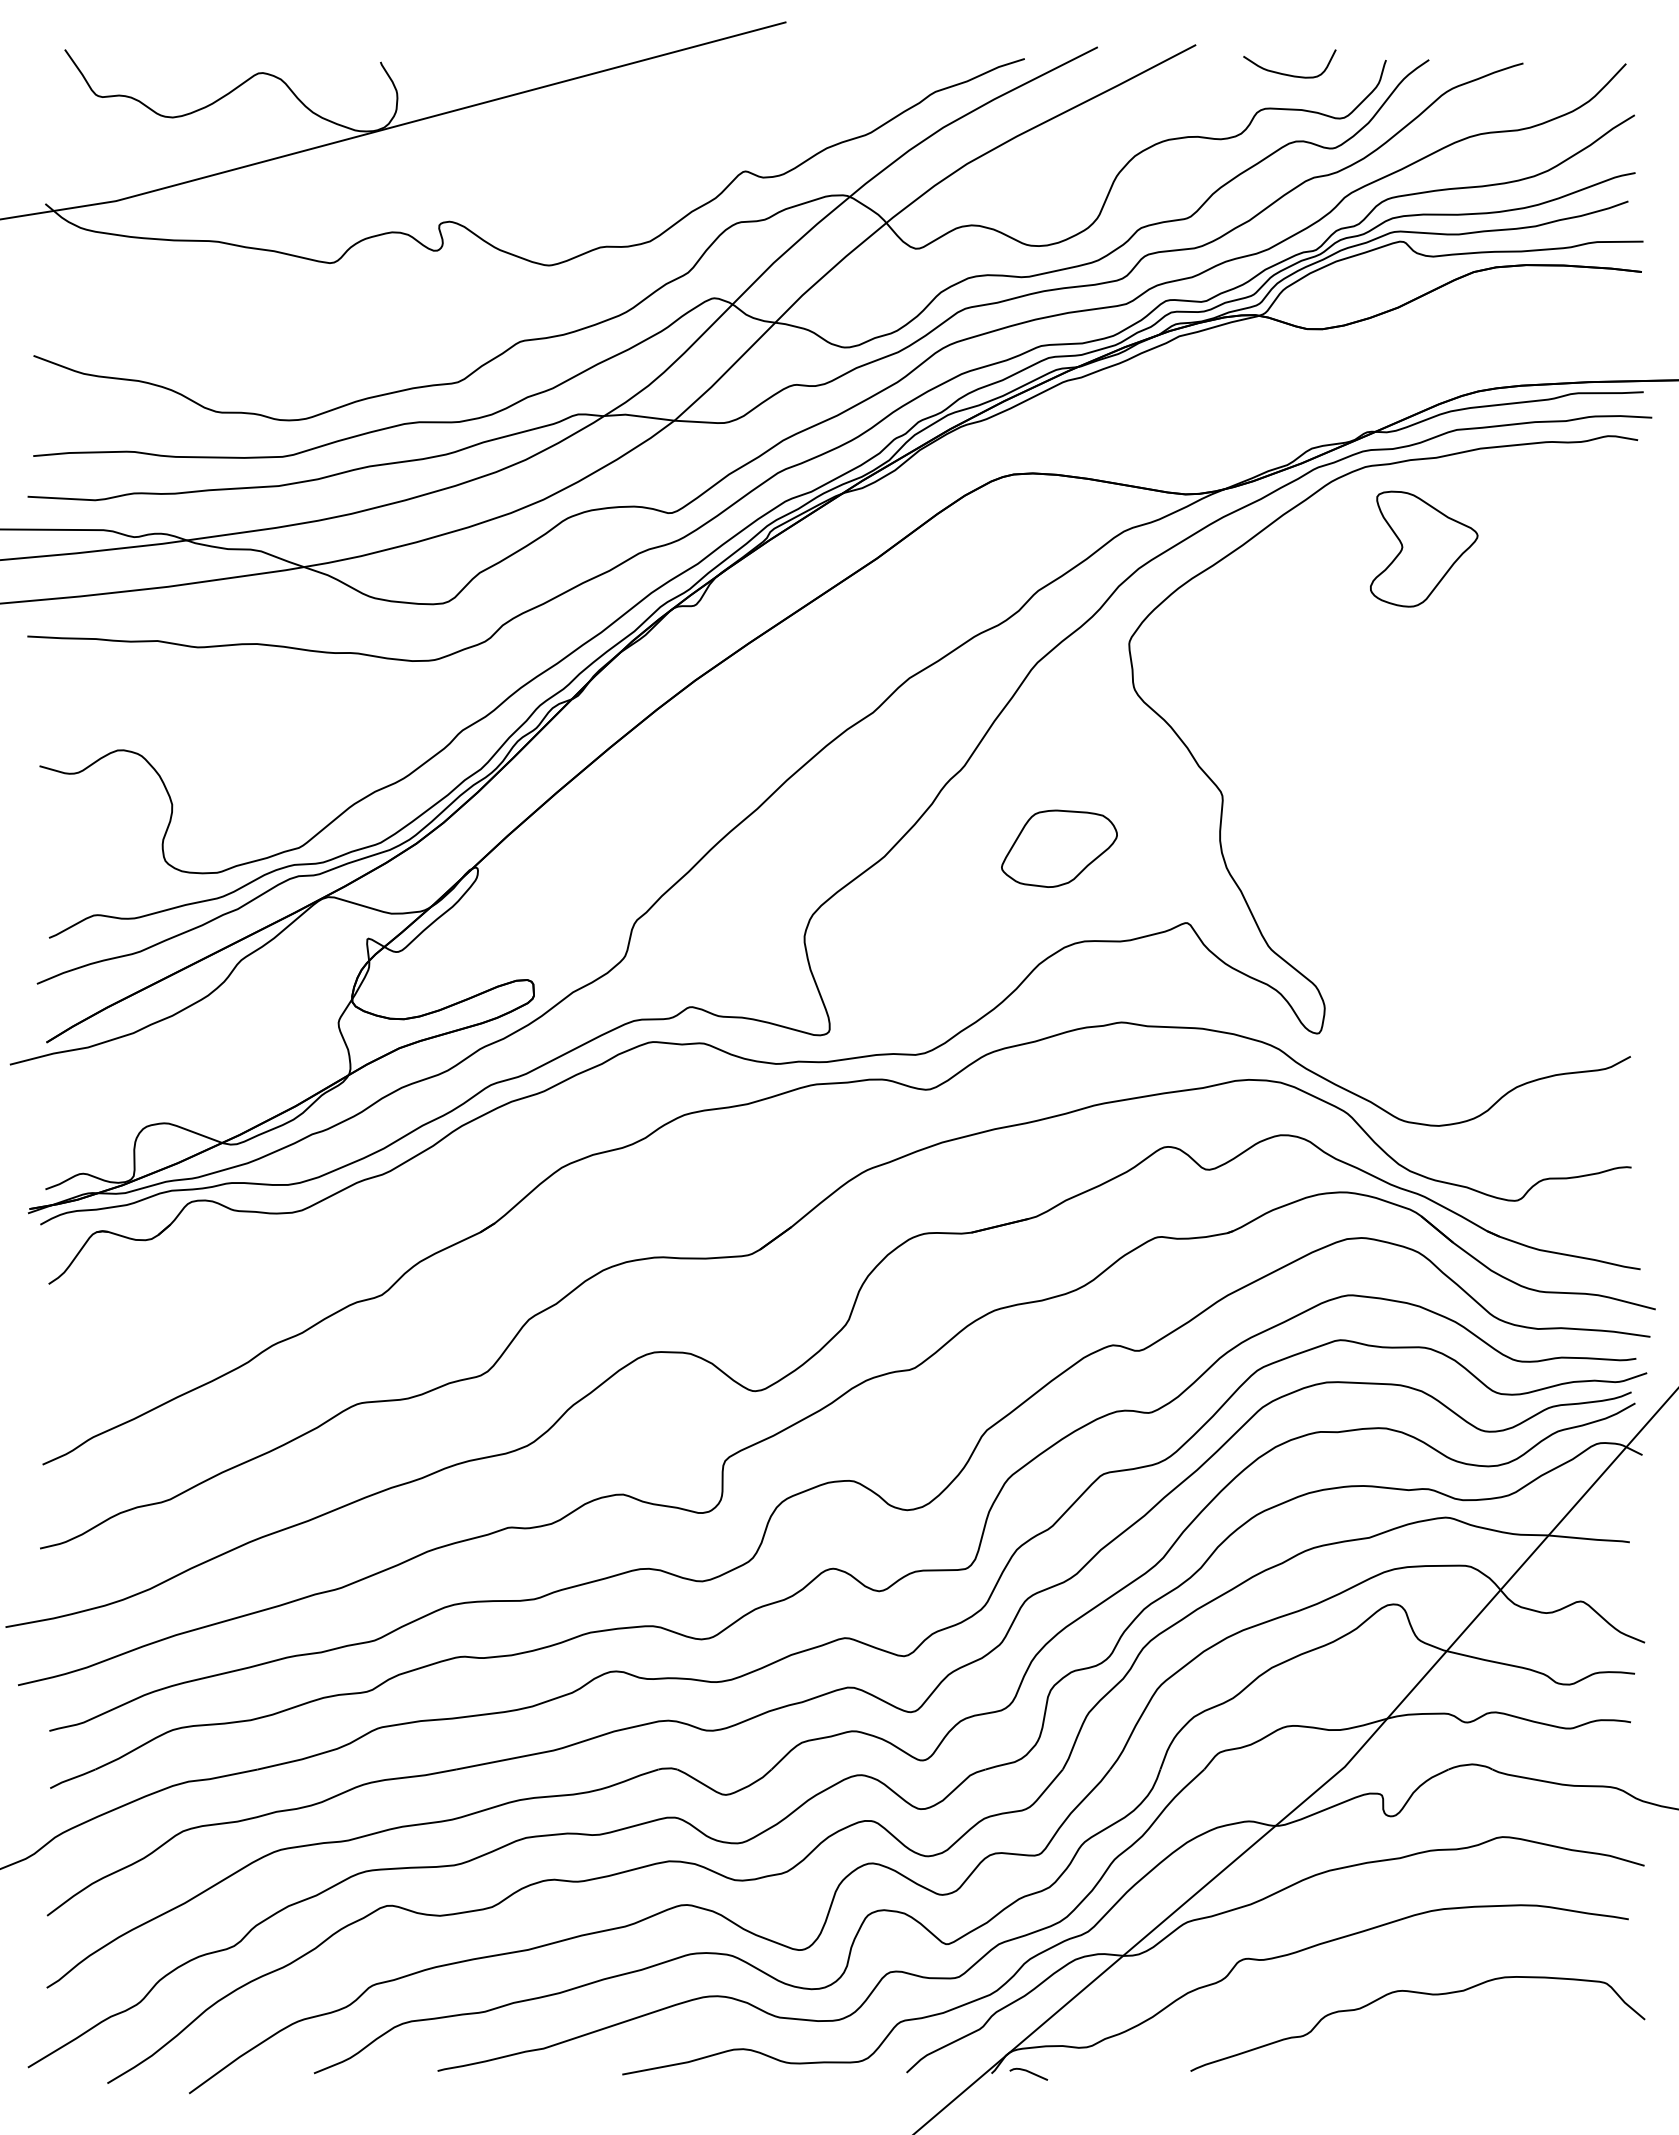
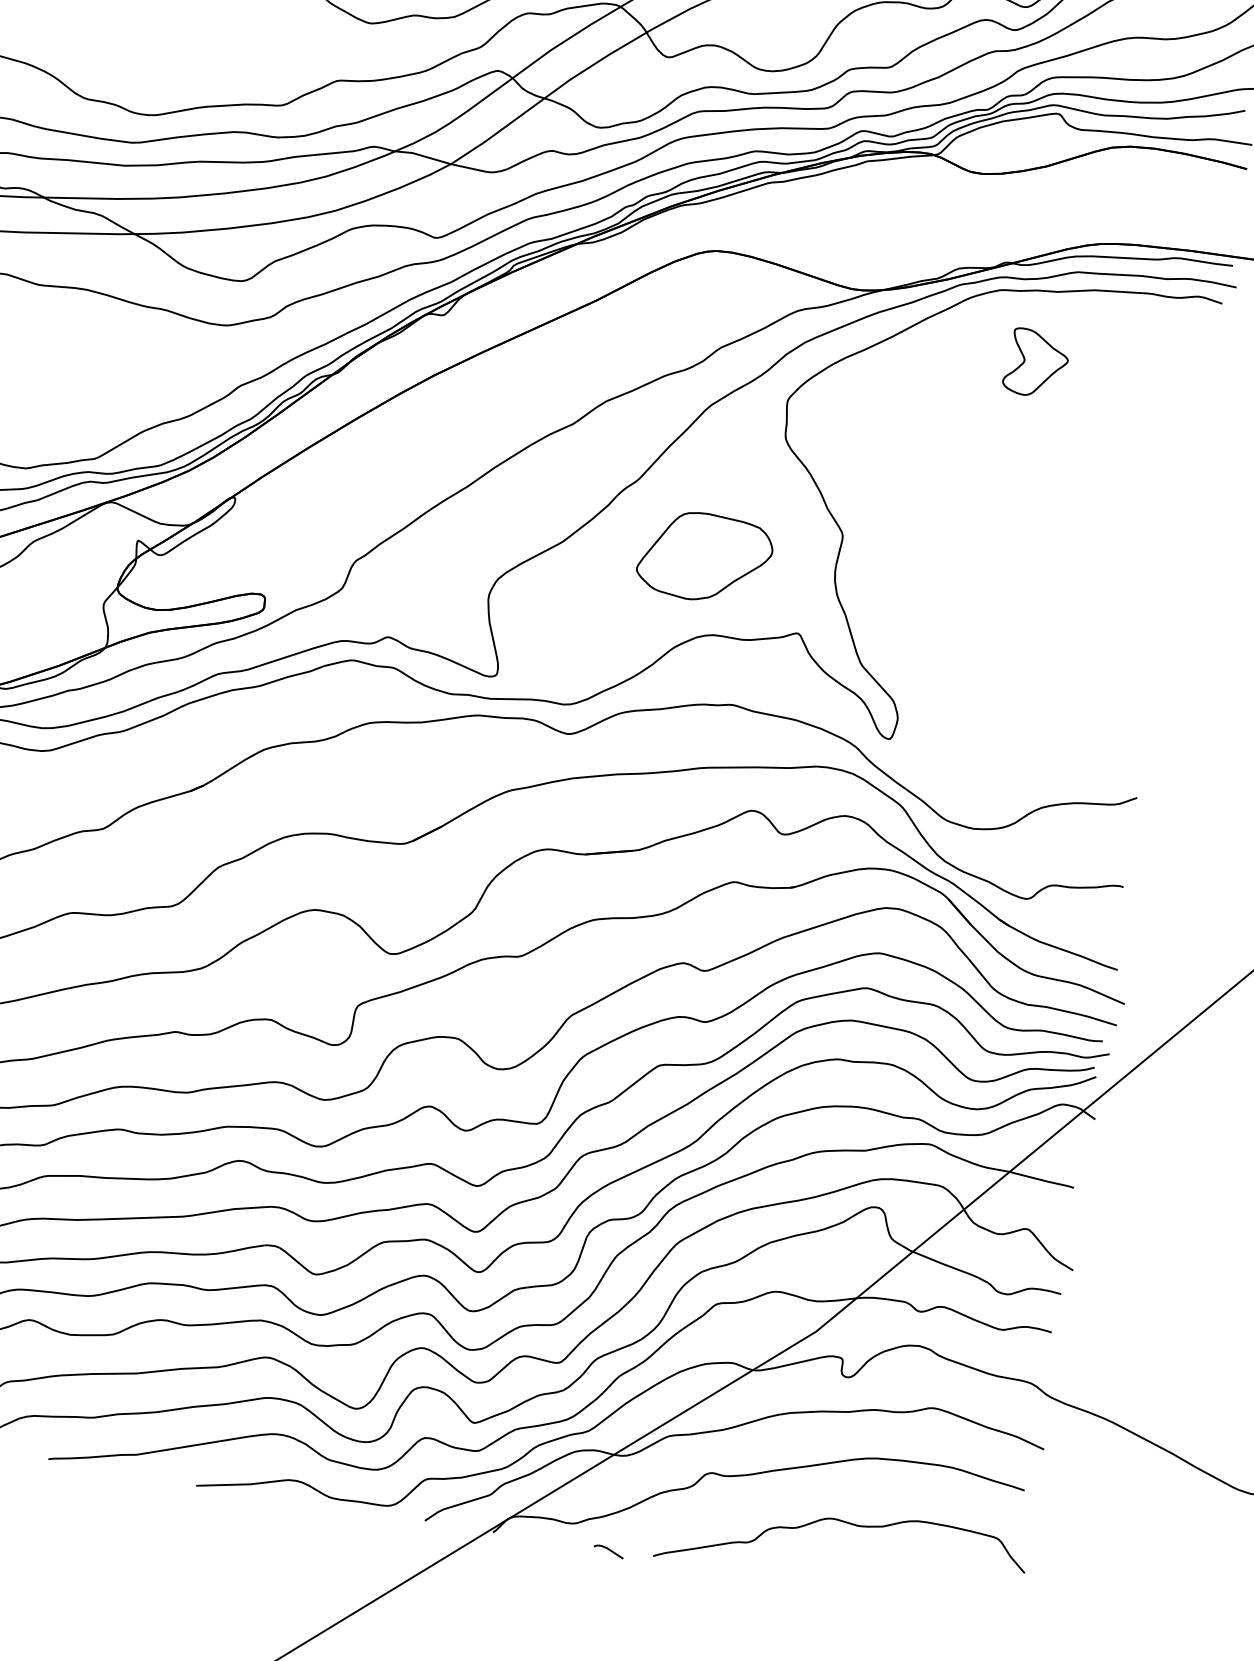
part: (1424, 548) -> (1036, 363), size x0.7
part: (1059, 848) -> (705, 557), size x1.4
curve: (1028, 2072) -> (608, 1550), moved

